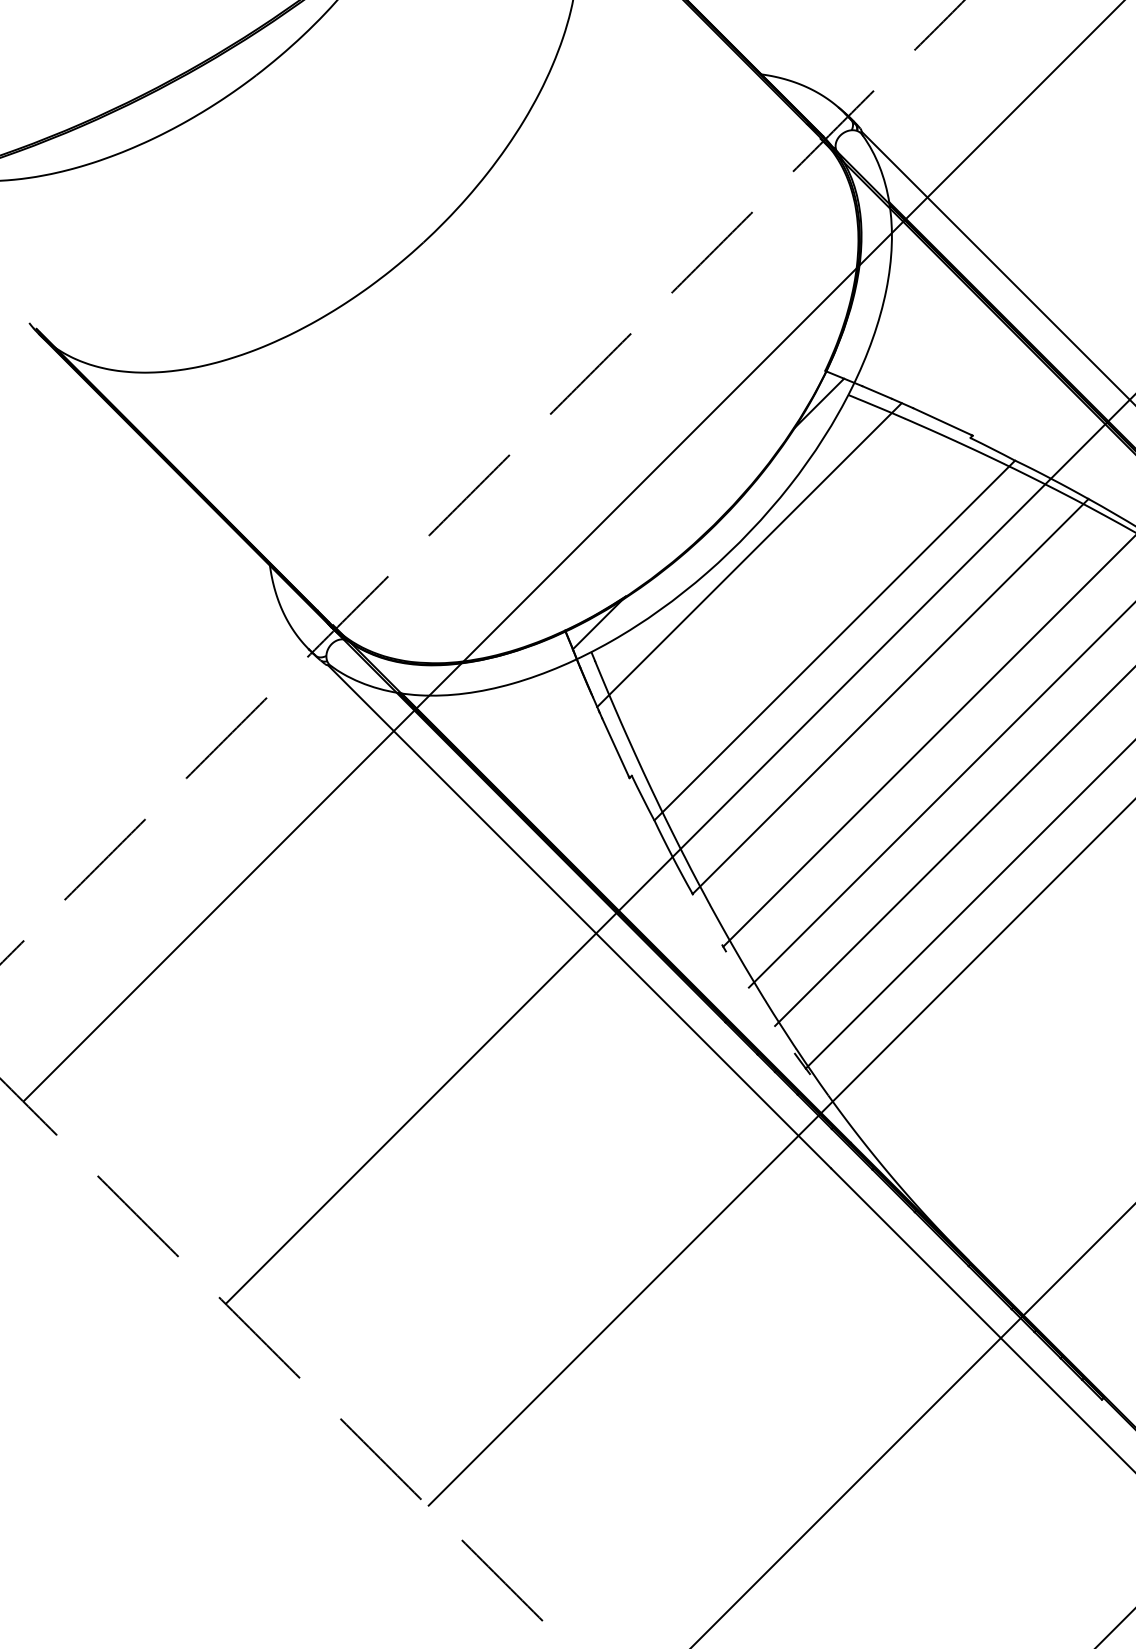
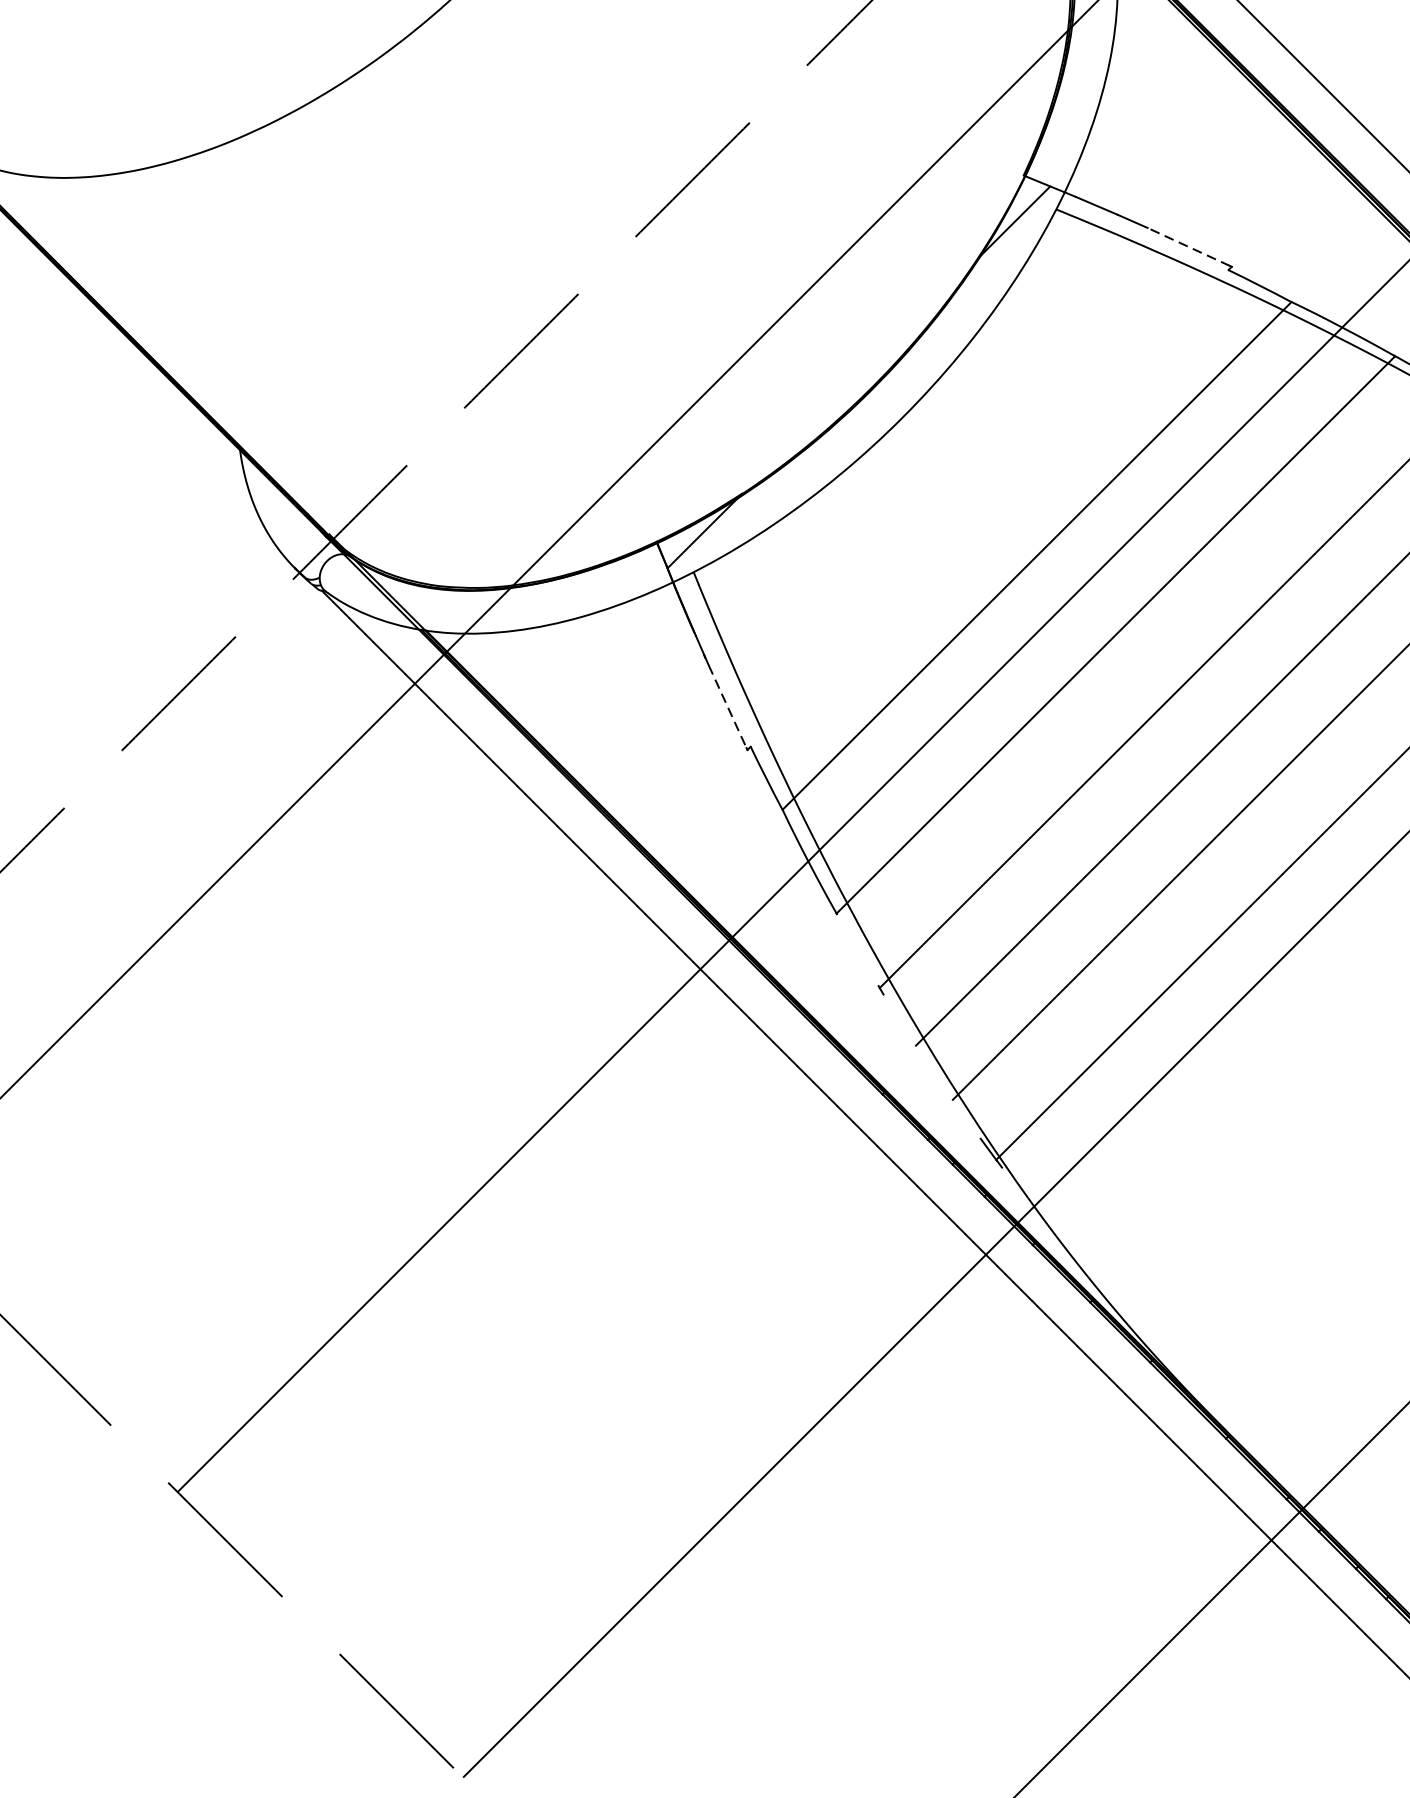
line: (941, 421) -> (1187, 246), solid -> dashed
line: (749, 555) -> (916, 435), removed
line: (615, 747) -> (727, 706), solid -> dashed

